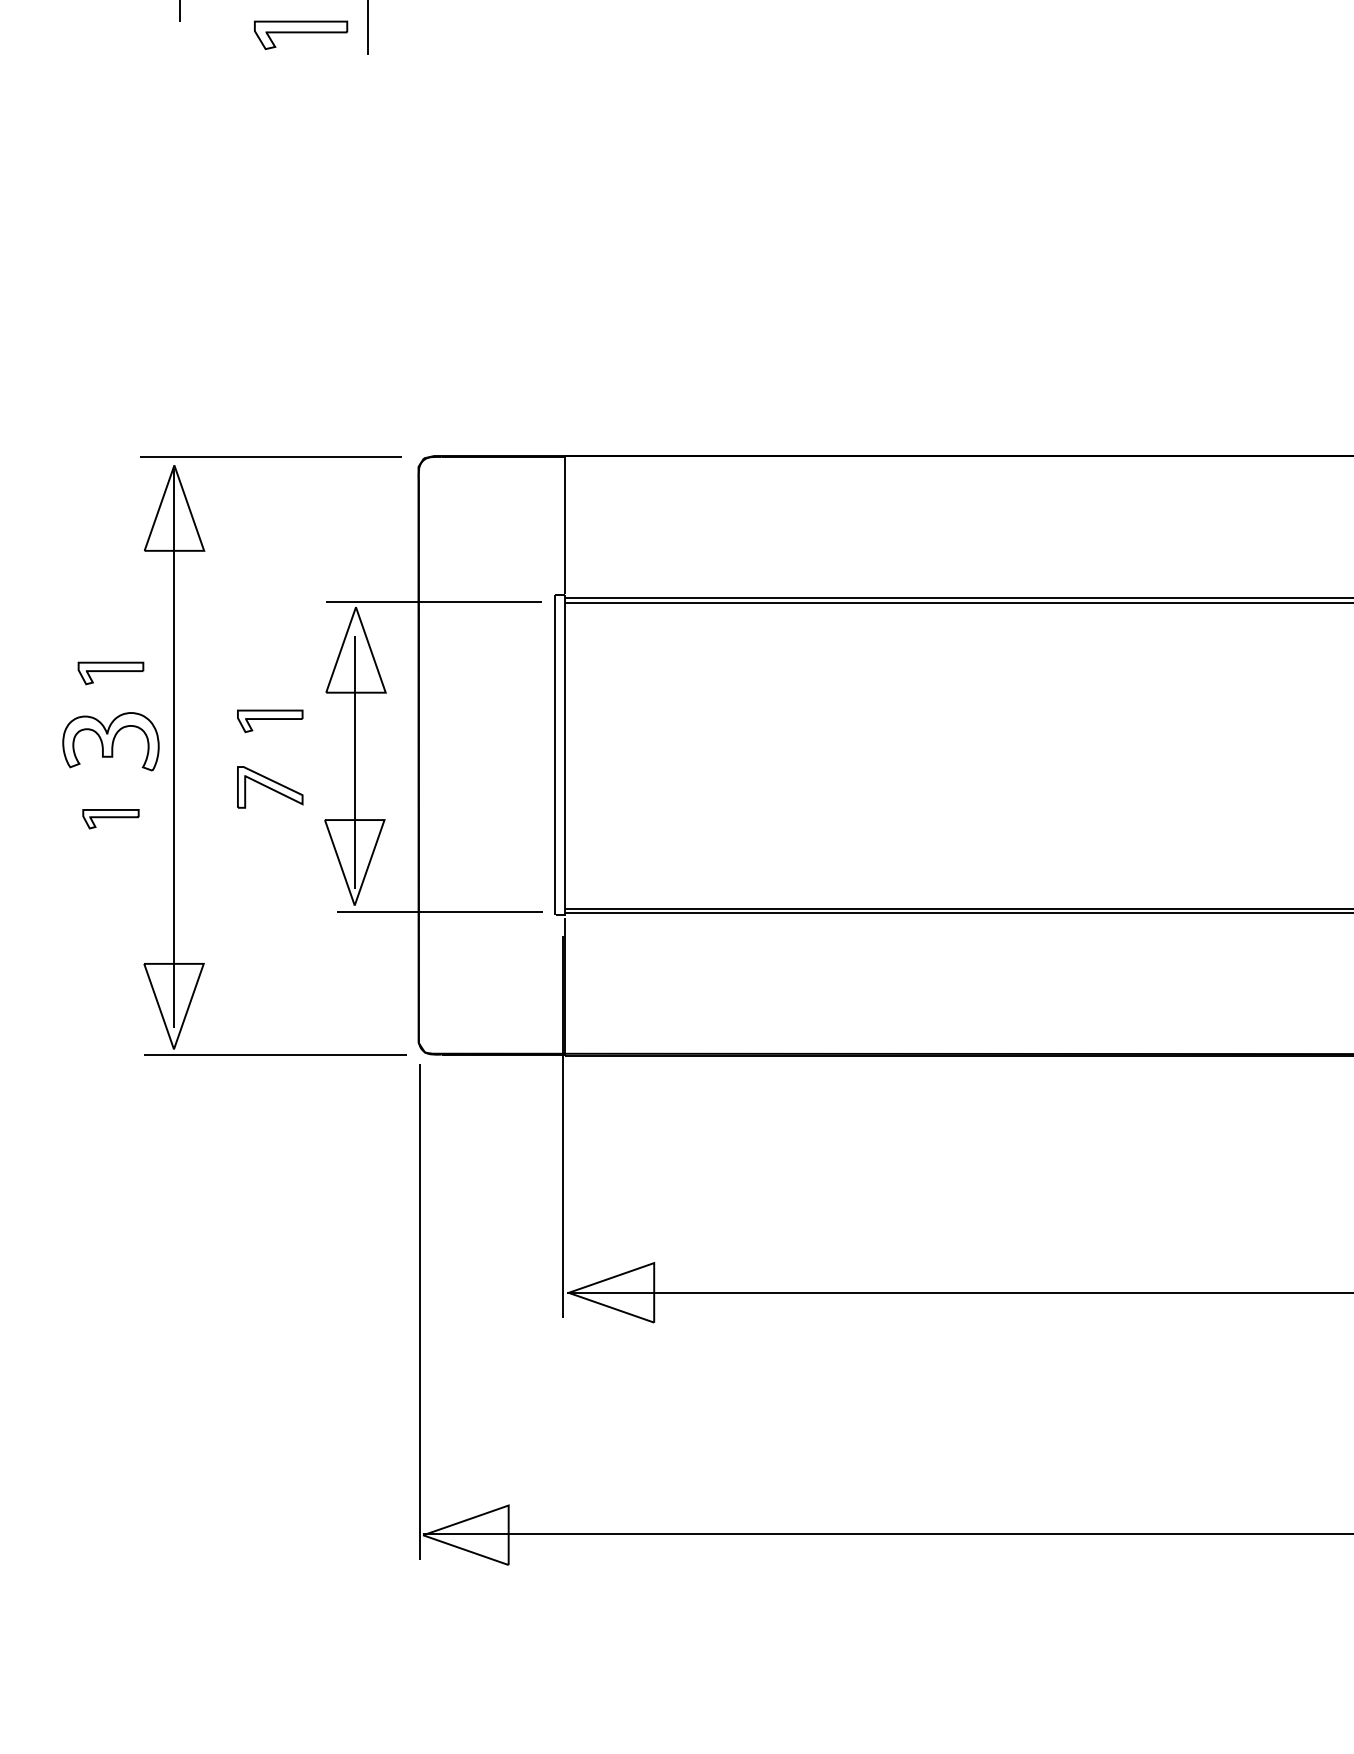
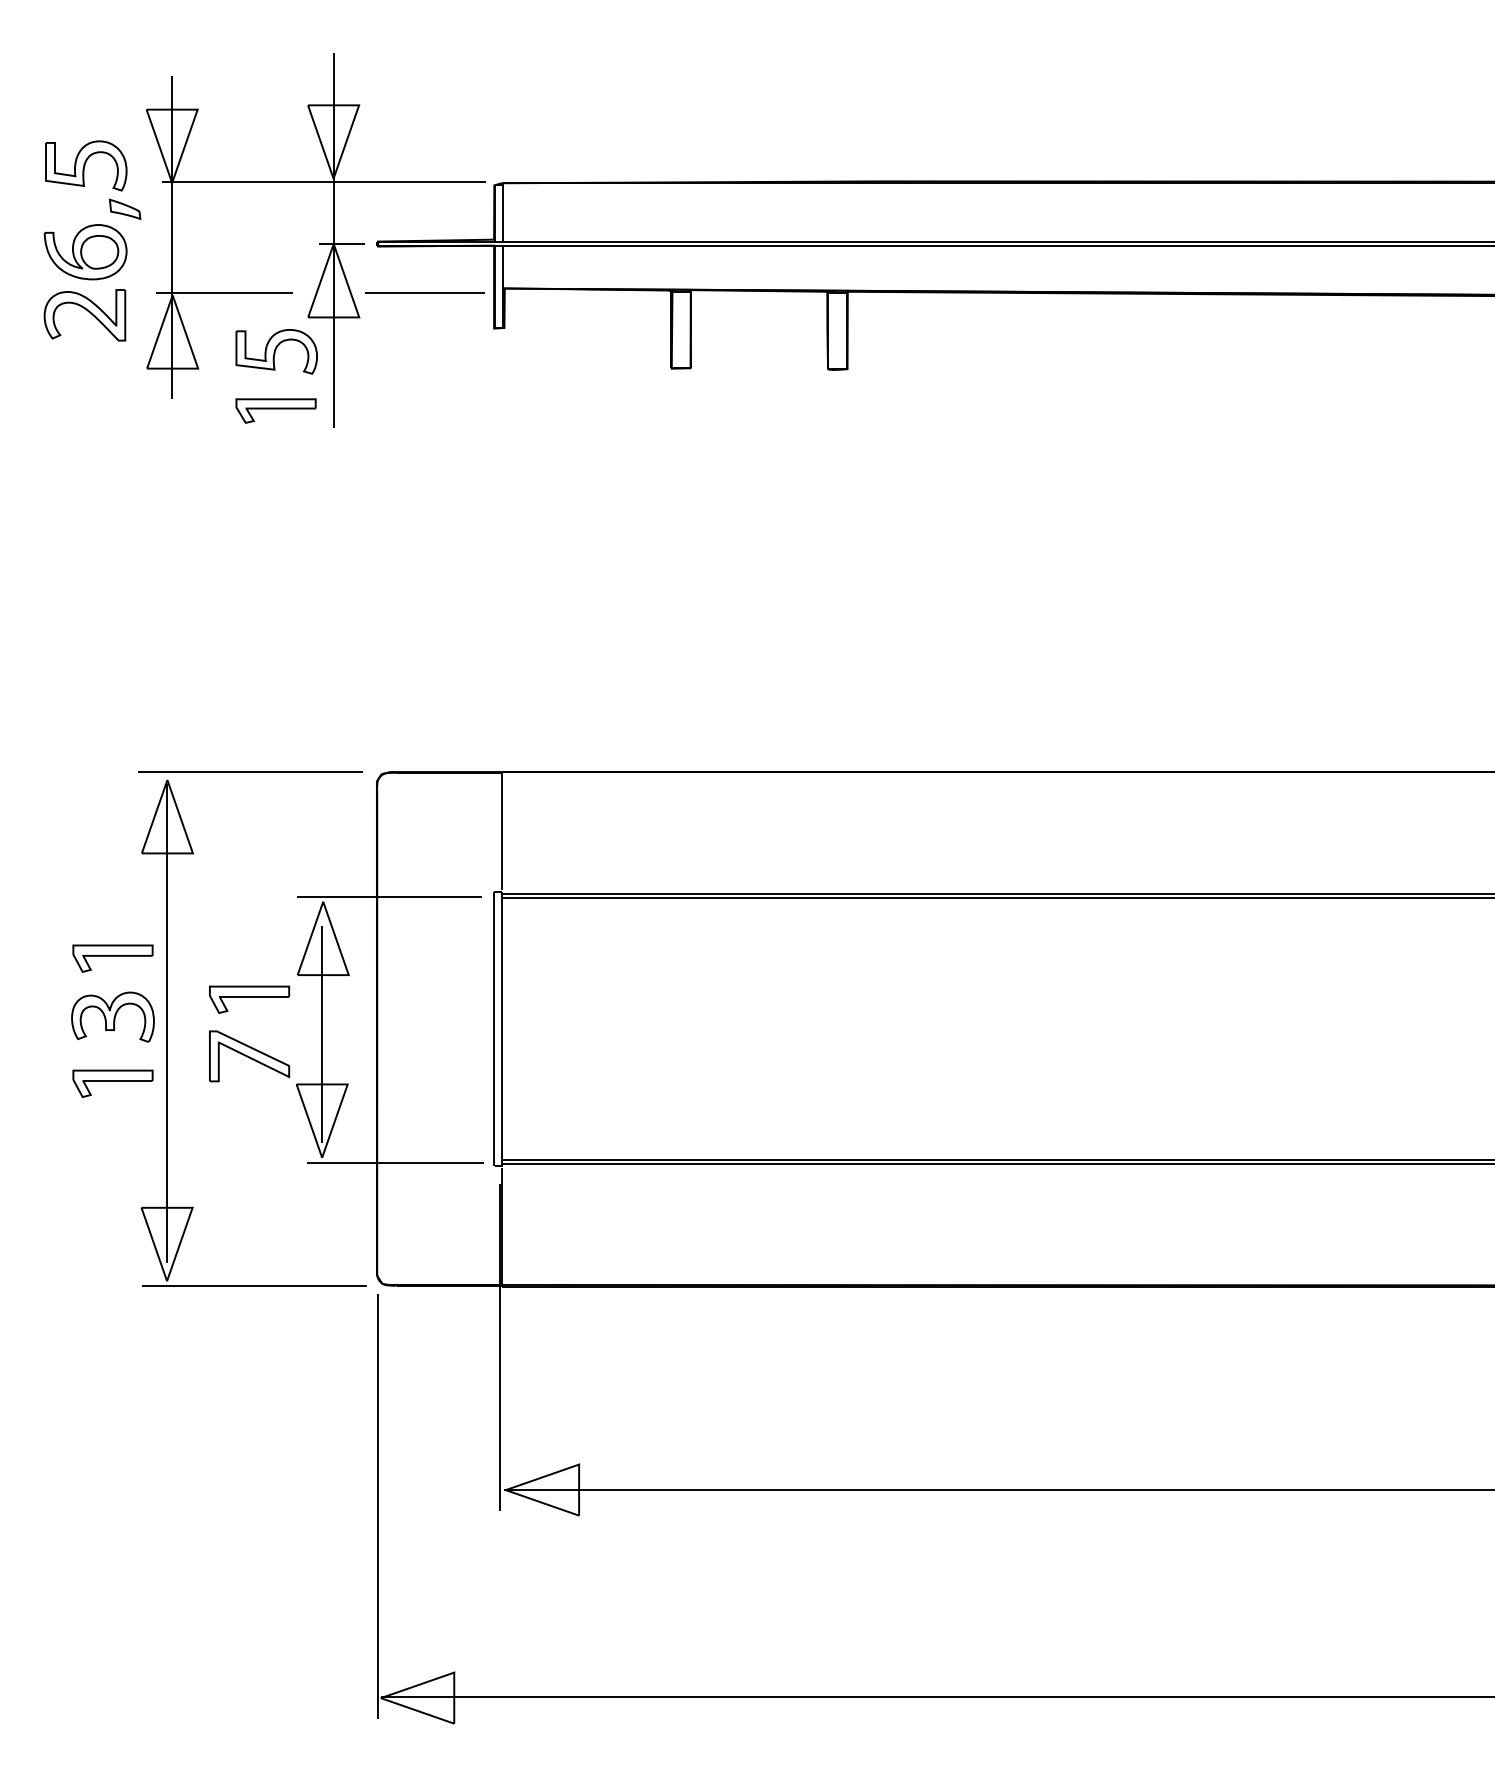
part: (110, 673) -> (112, 958), size x1.43
part: (270, 721) -> (249, 999), size x1.43
part: (270, 787) -> (249, 1056), size x1.43
part: (110, 818) -> (112, 1083), size x1.67

